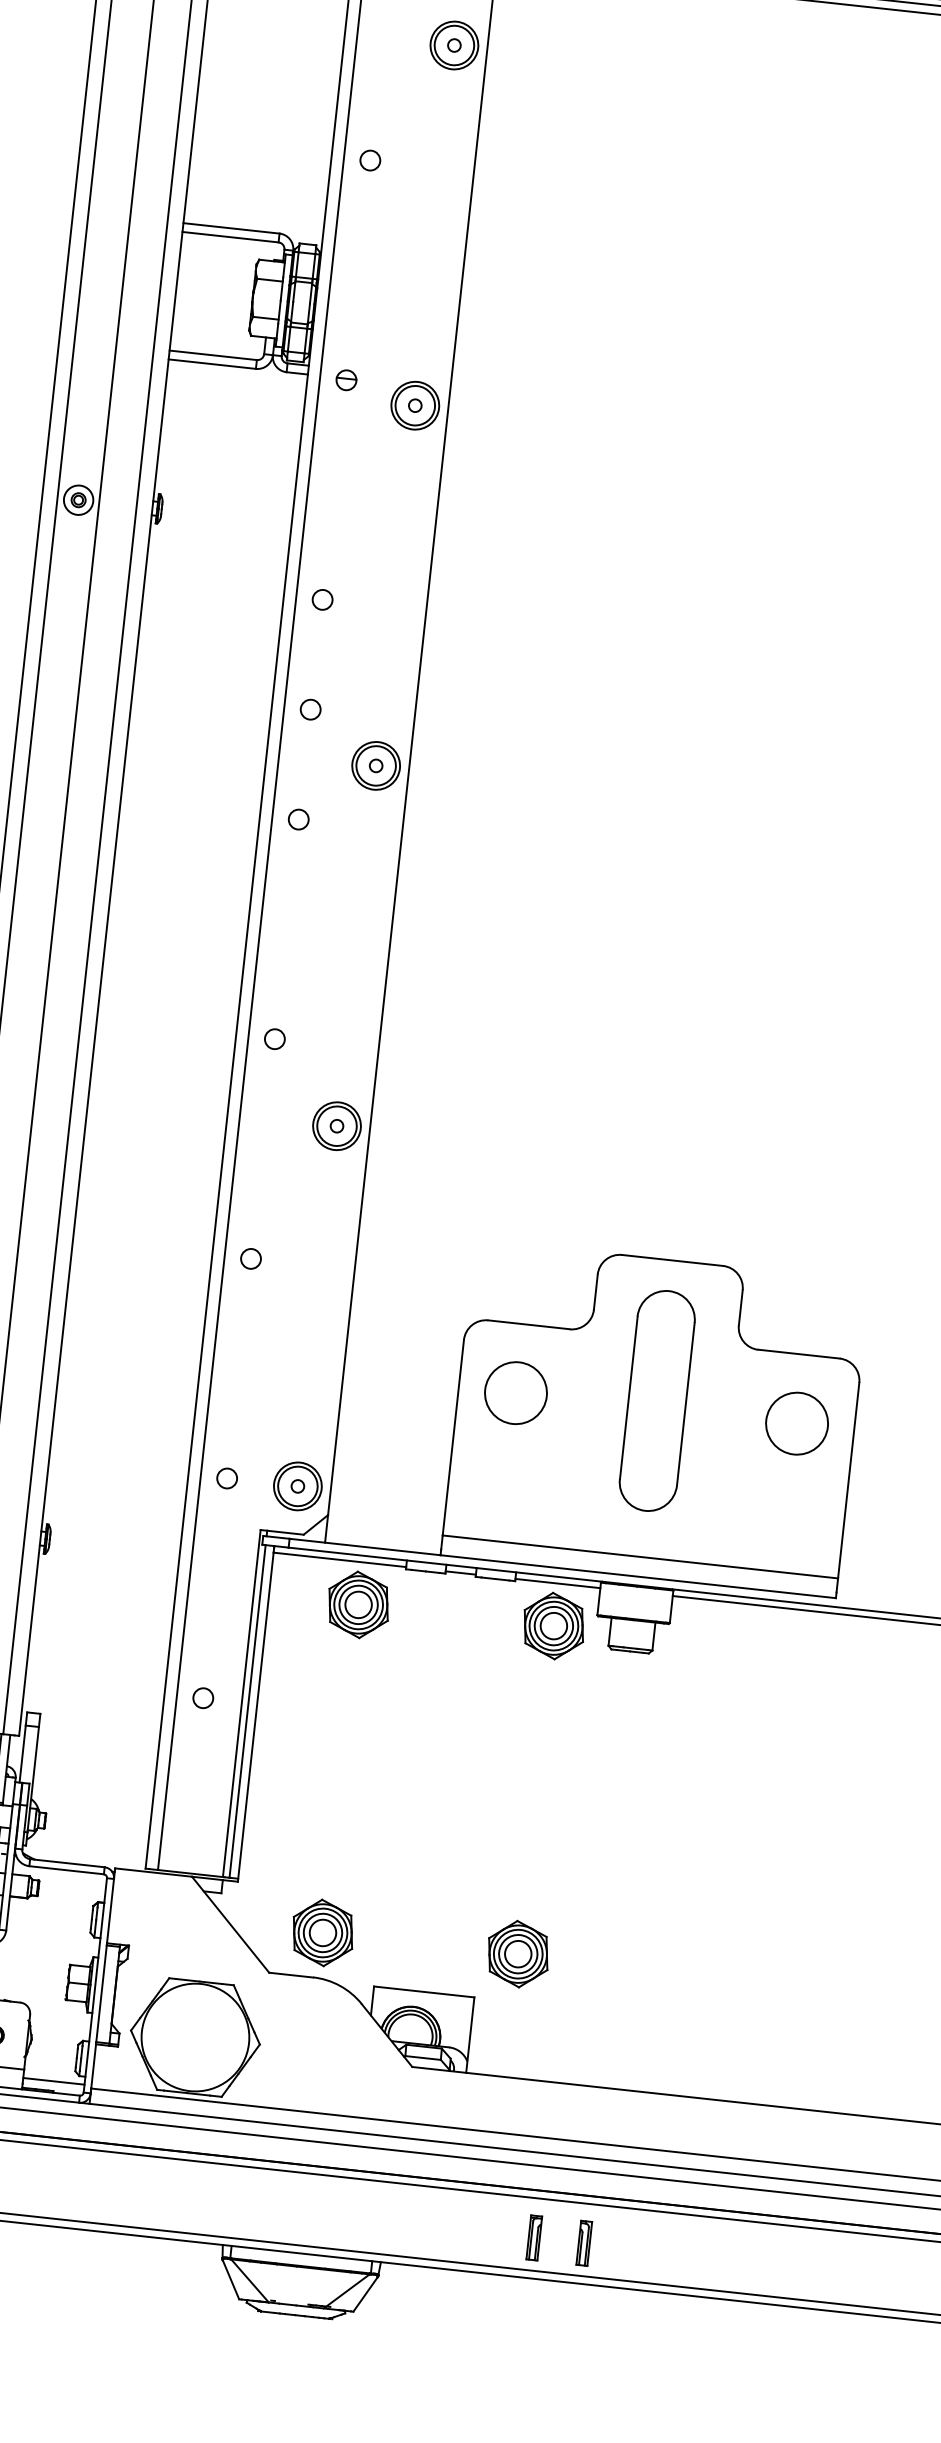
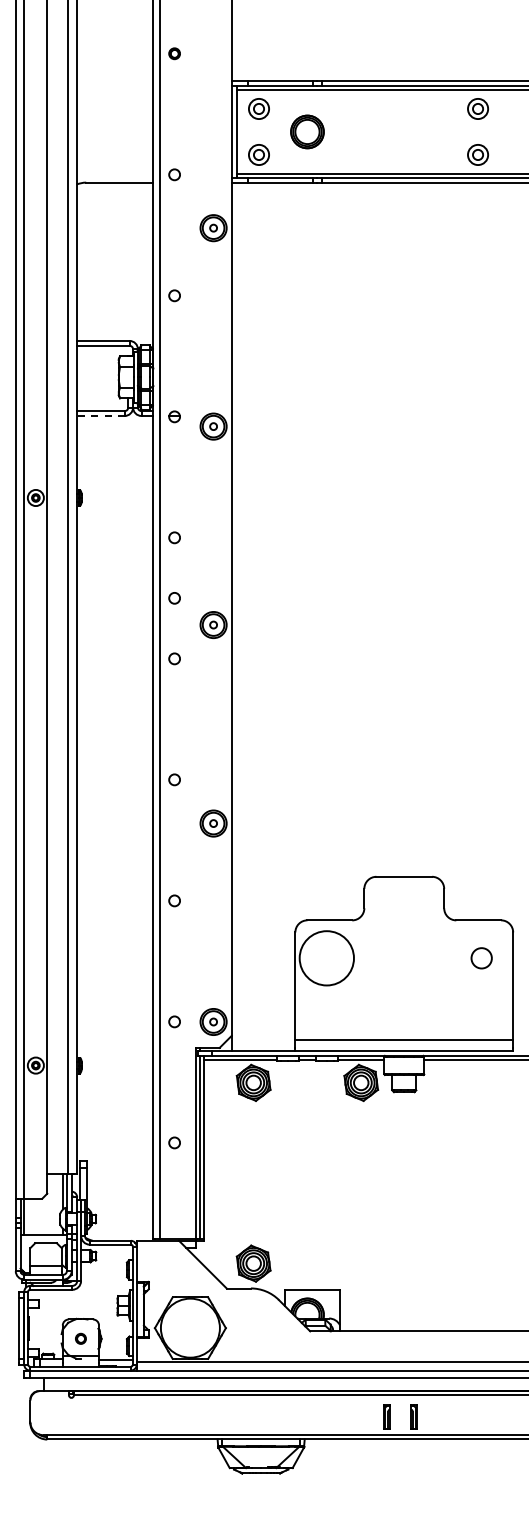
line: (212, 363) -> (100, 415), solid -> dashed
circle: (515, 1393) -> (326, 958), size x1.6
part: (656, 1399) -> (403, 953), removed
circle: (796, 1423) -> (481, 958), size x0.6
part: (518, 1953) -> (361, 1263), removed

